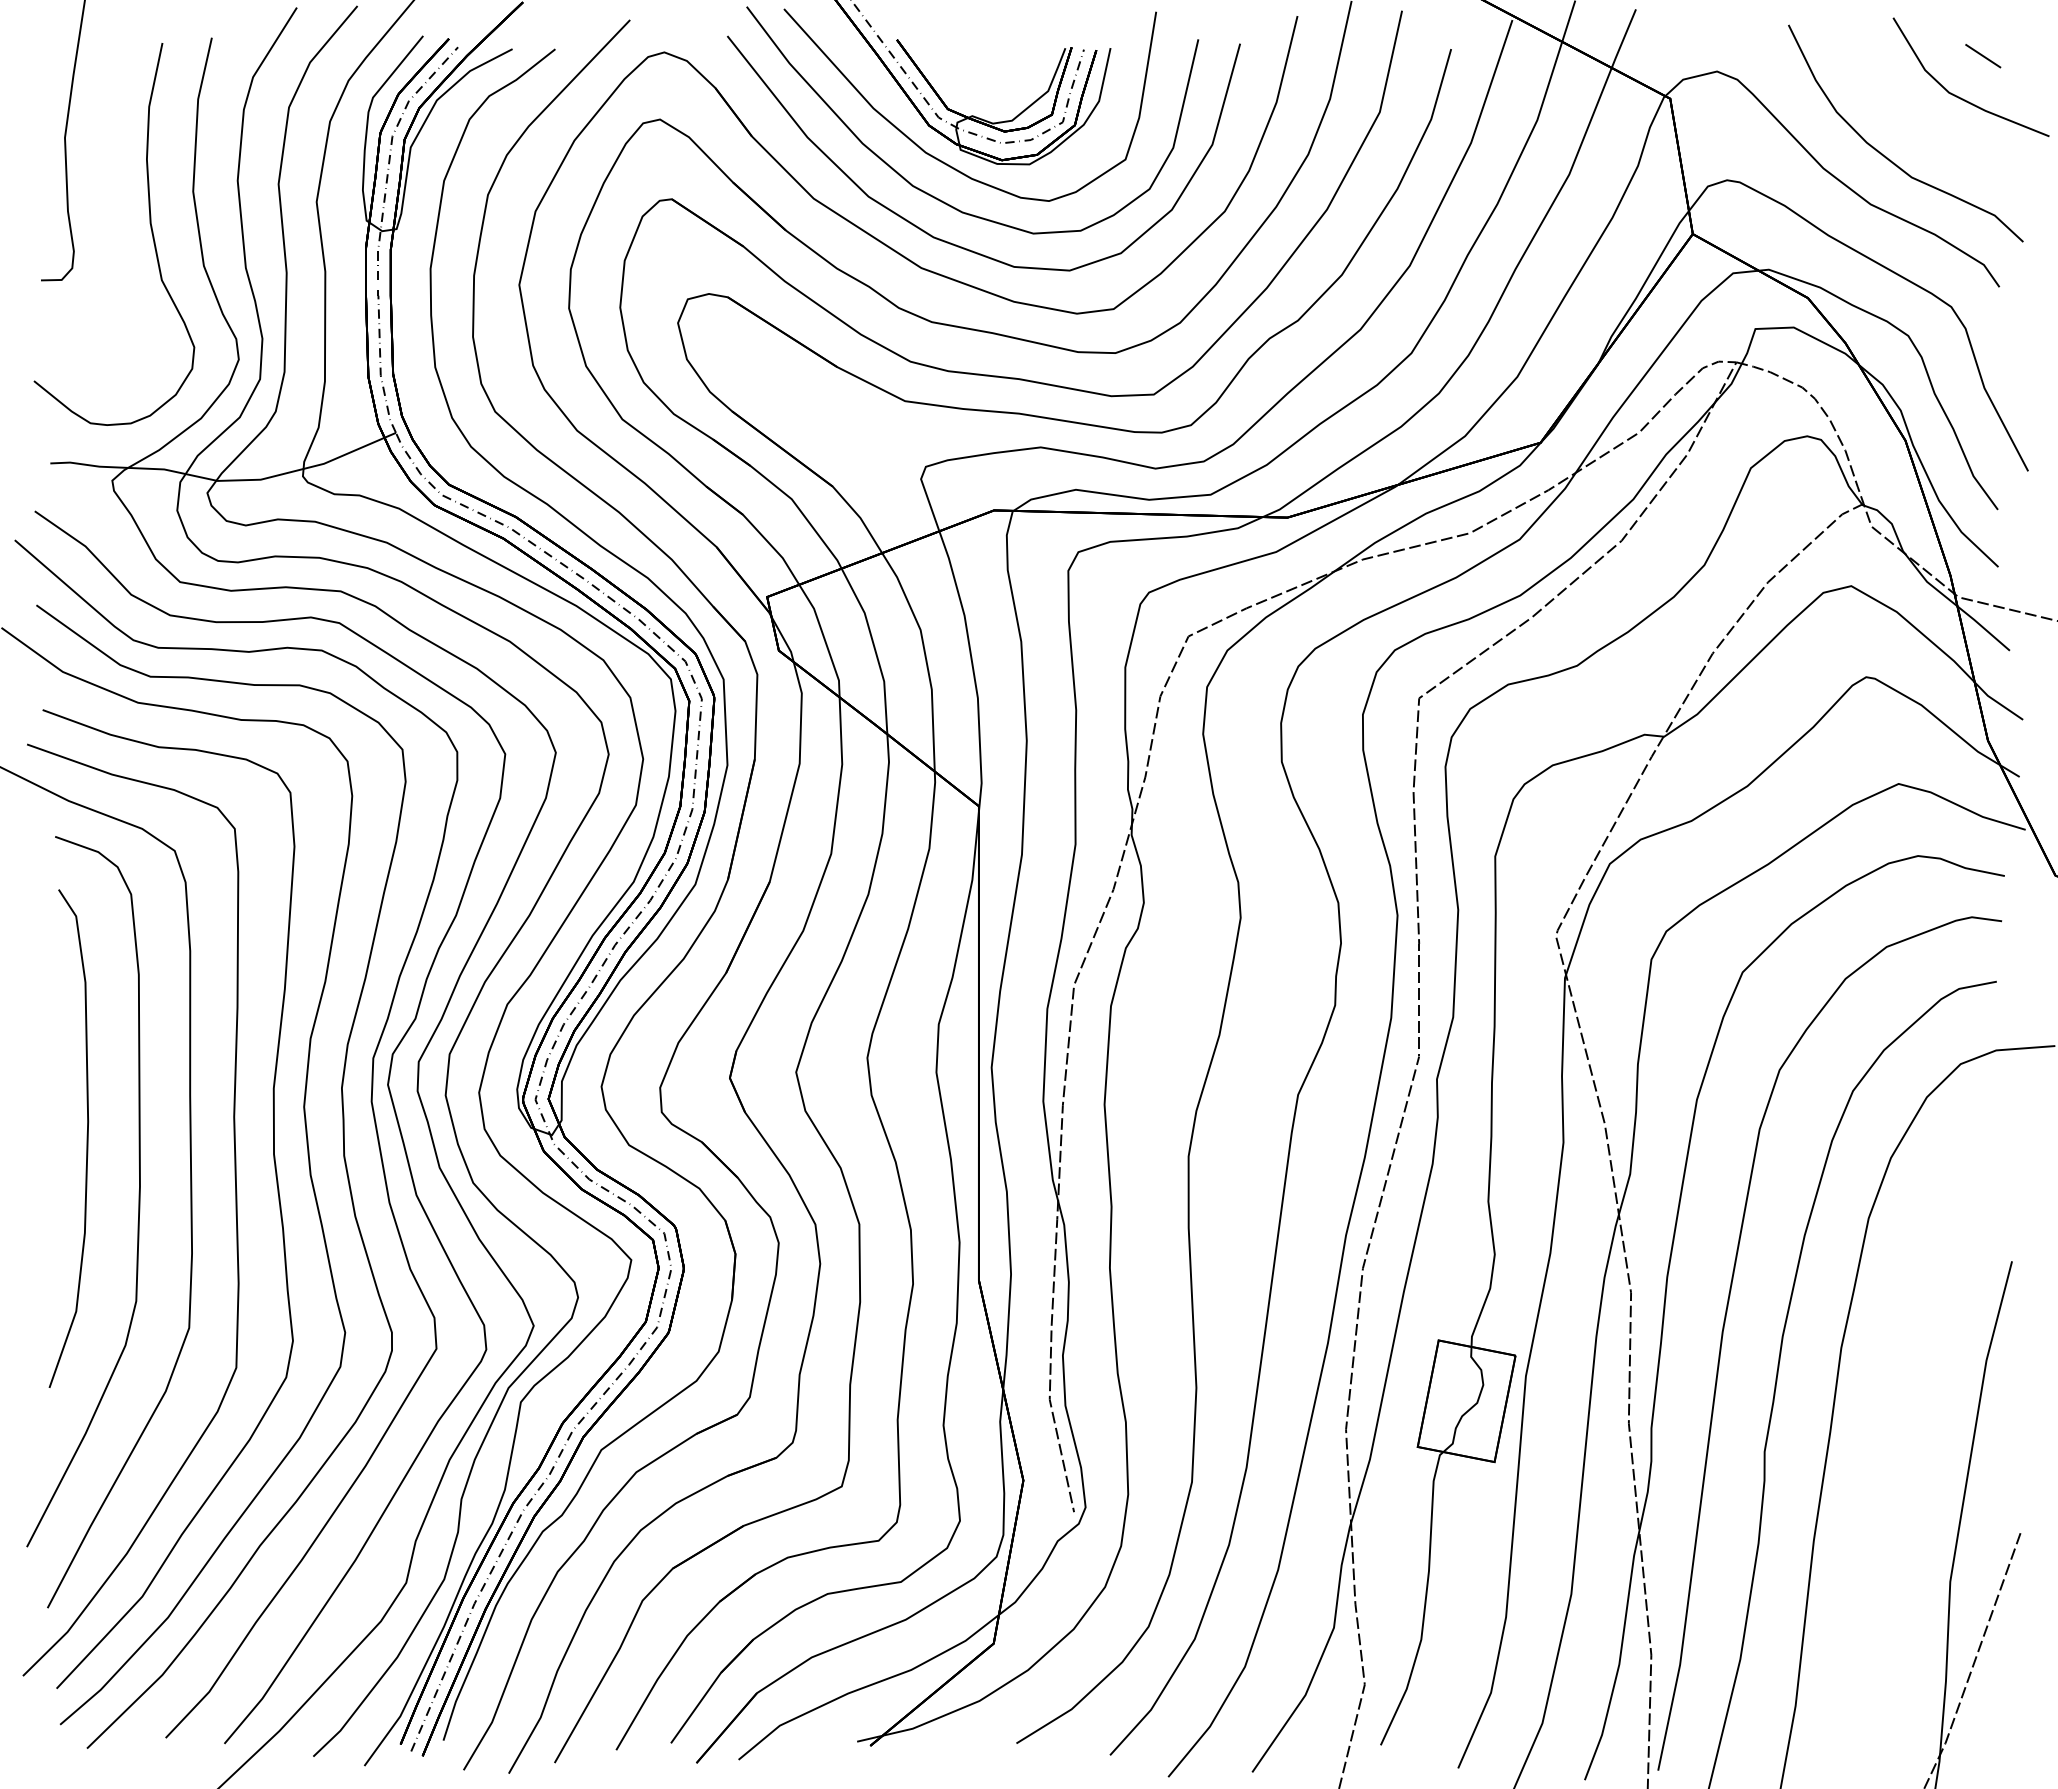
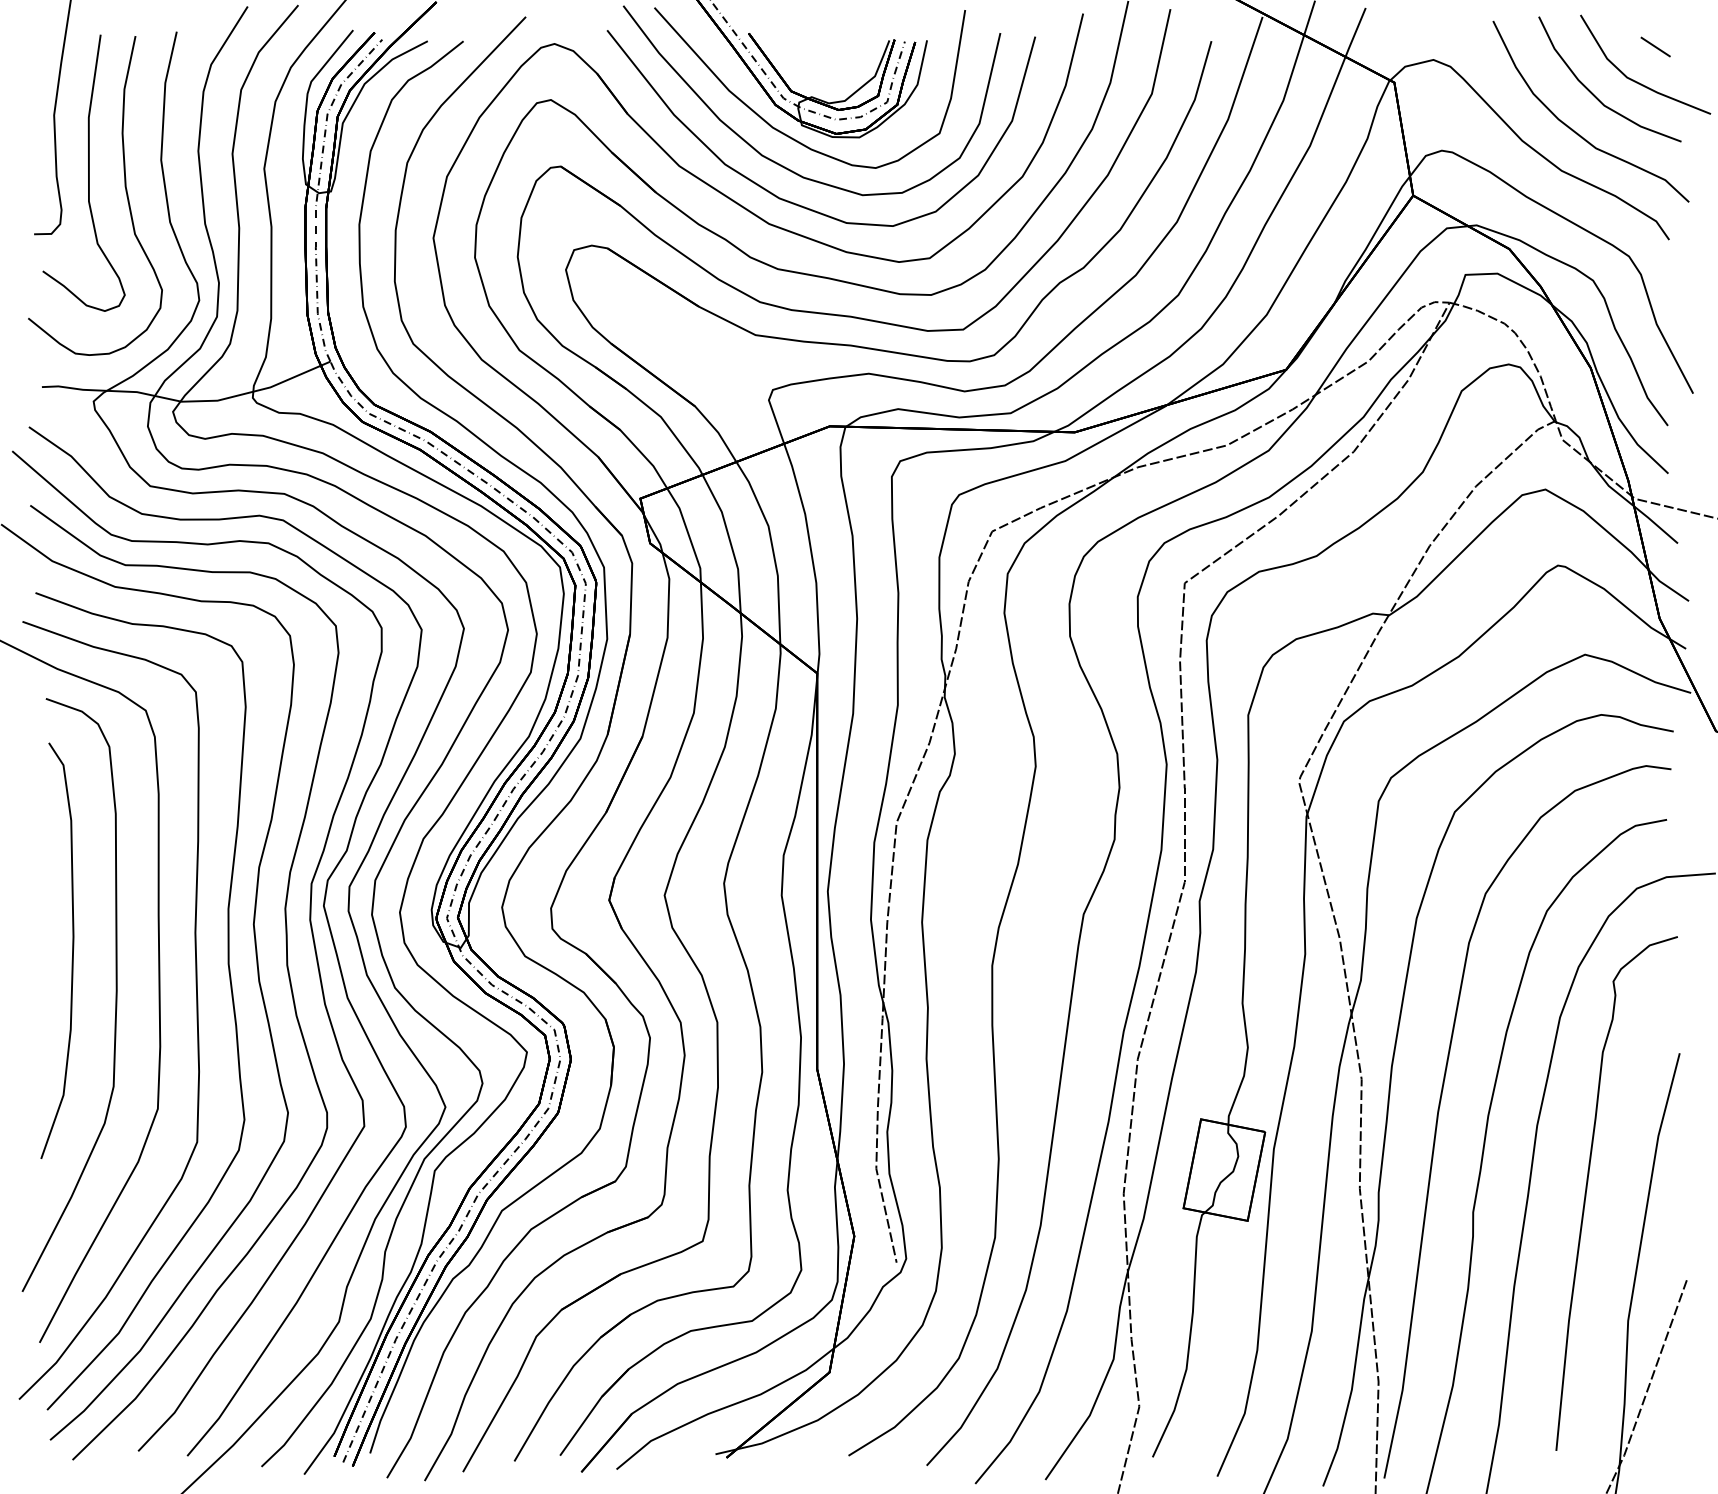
curve: (1909, 112) -> (1594, 94), added
curve: (105, 207) -> (87, 173), added
curve: (1901, 1423) -> (1587, 1188), added

